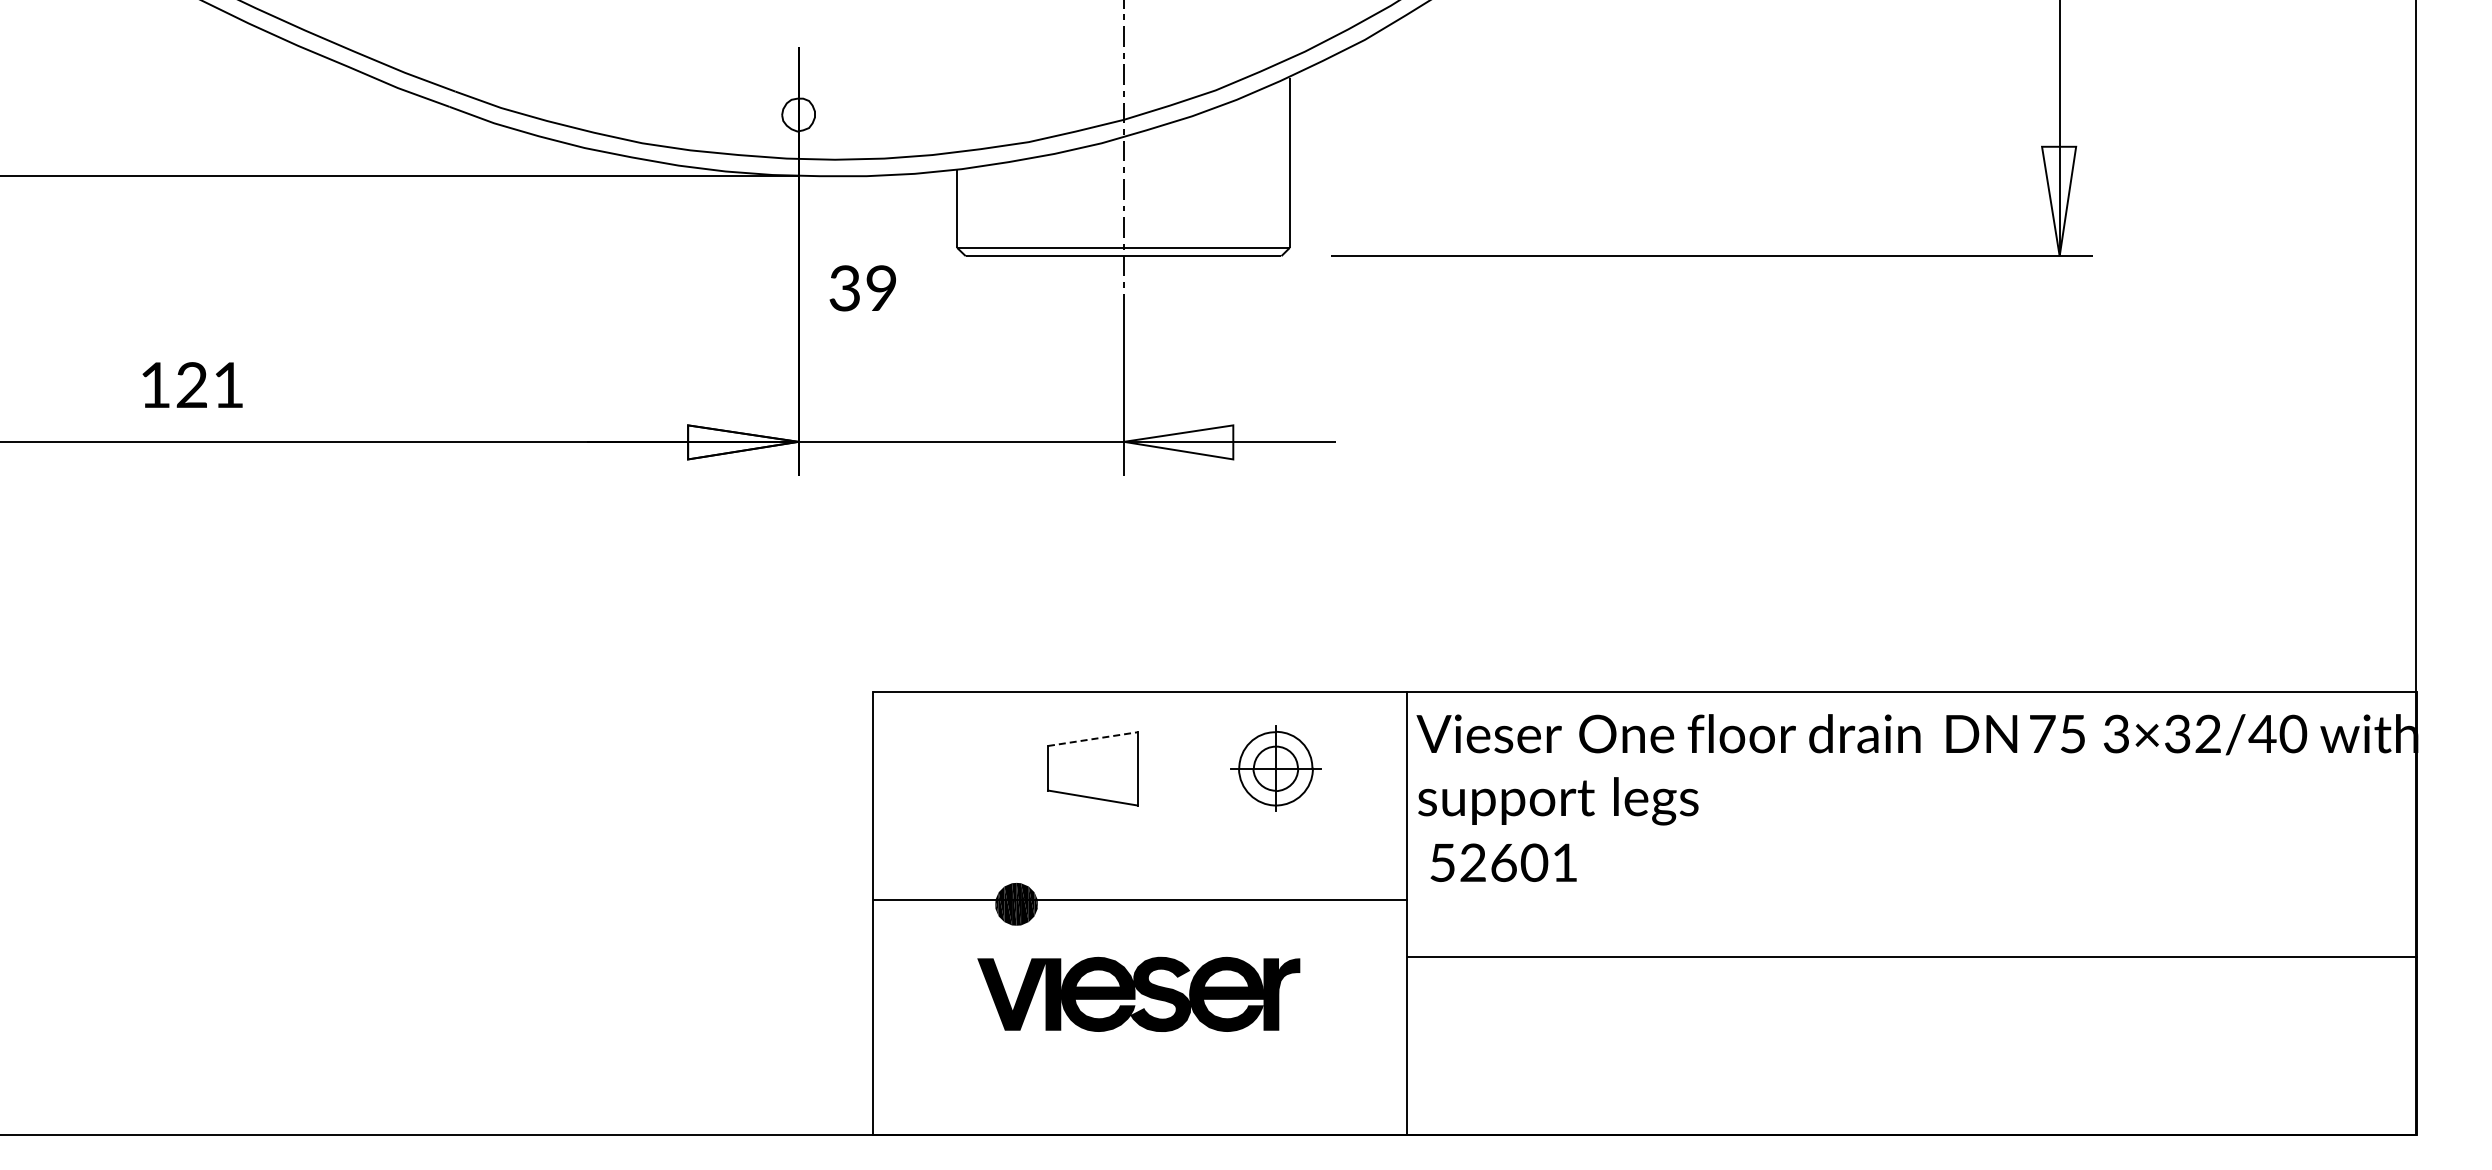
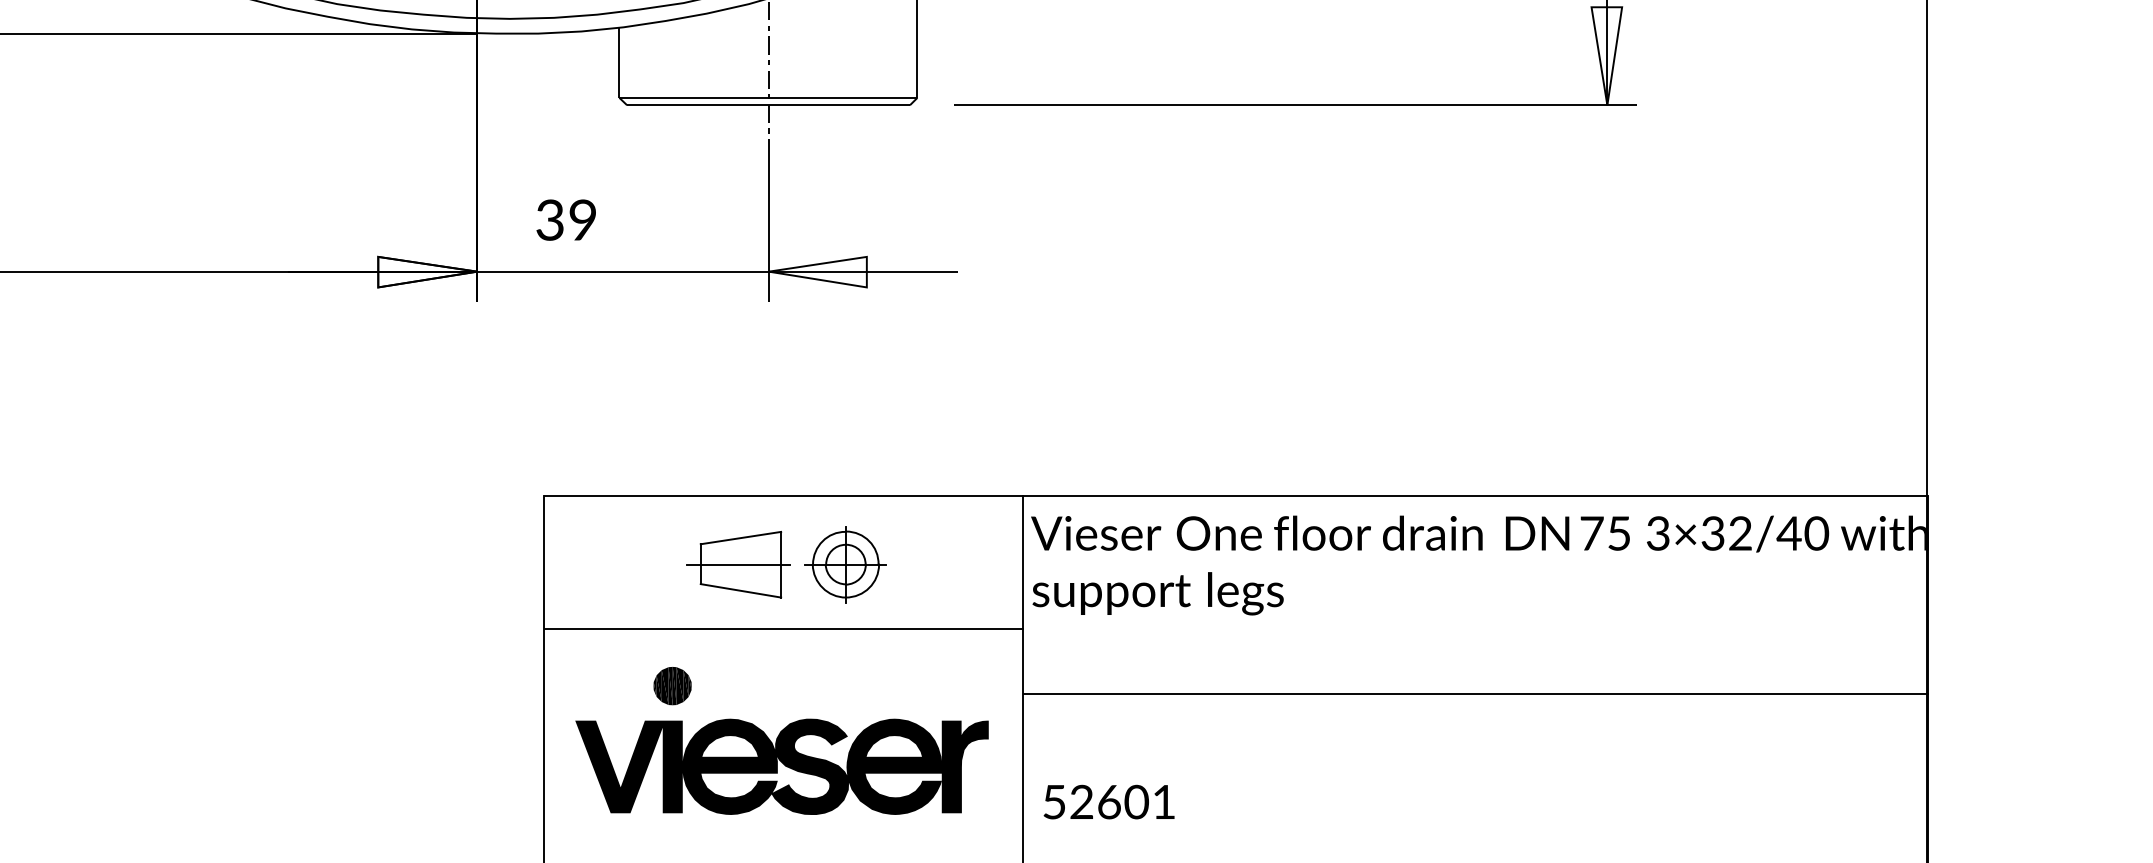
text: (862, 288) -> (565, 220), moved
line: (1093, 739) -> (741, 538), dashed -> solid
line: (1089, 768) -> (737, 564), added
part: (1275, 768) -> (845, 564), moved
text: (1503, 862) -> (1108, 801), moved
line: (1140, 899) -> (783, 628), moved
line: (1912, 956) -> (1475, 694), moved
part: (1138, 994) -> (781, 766), size x1.43

